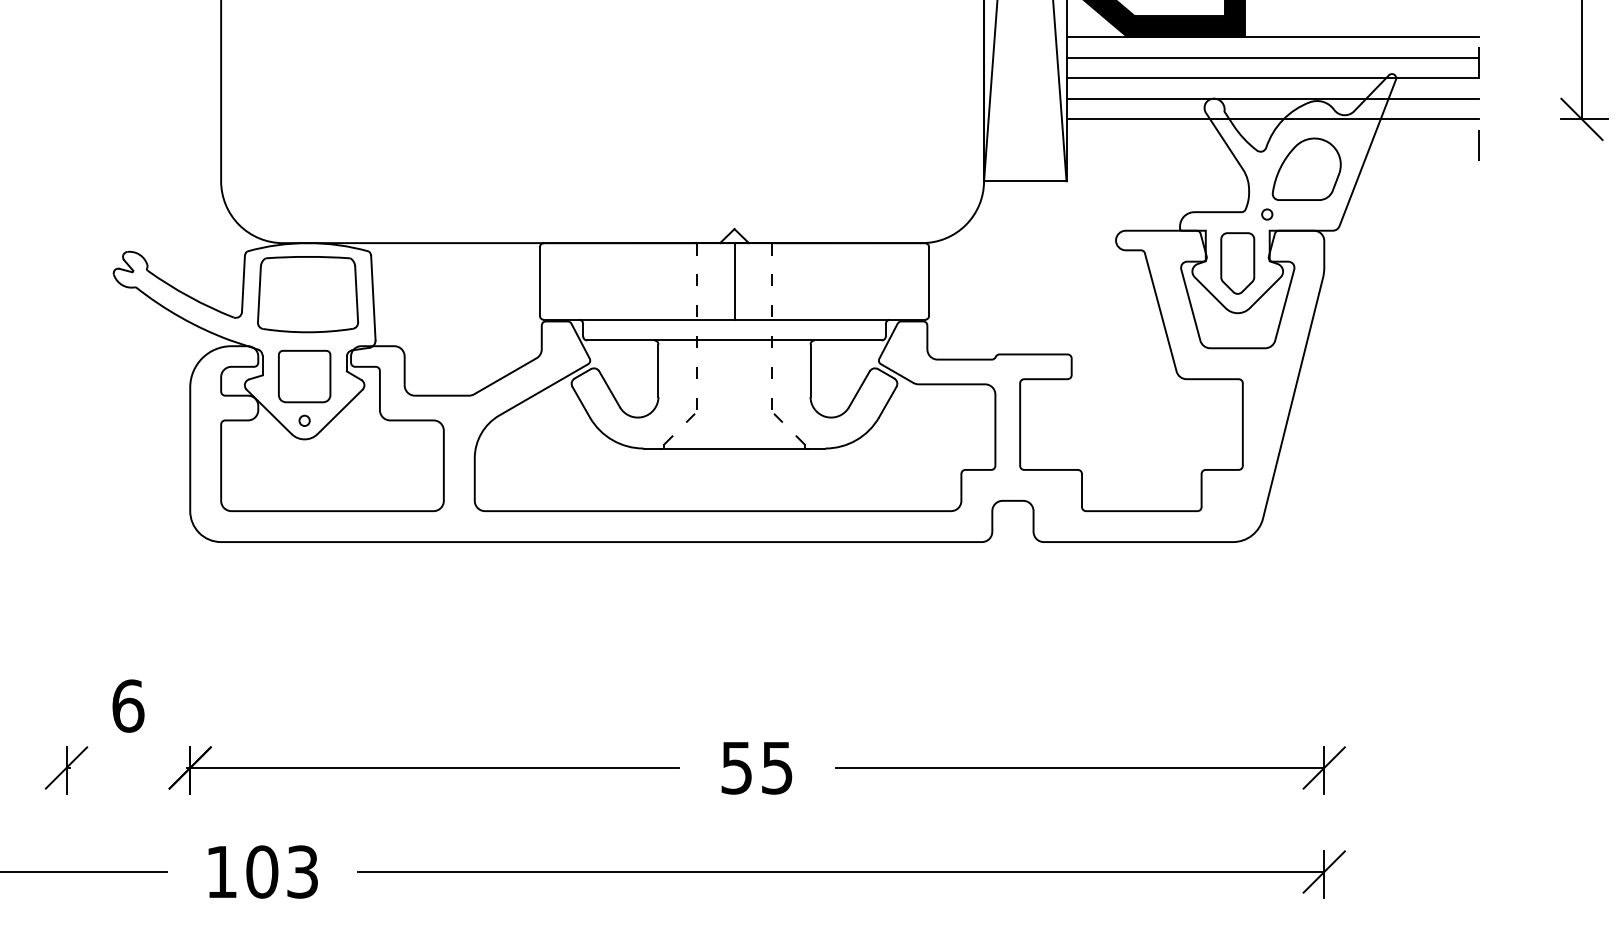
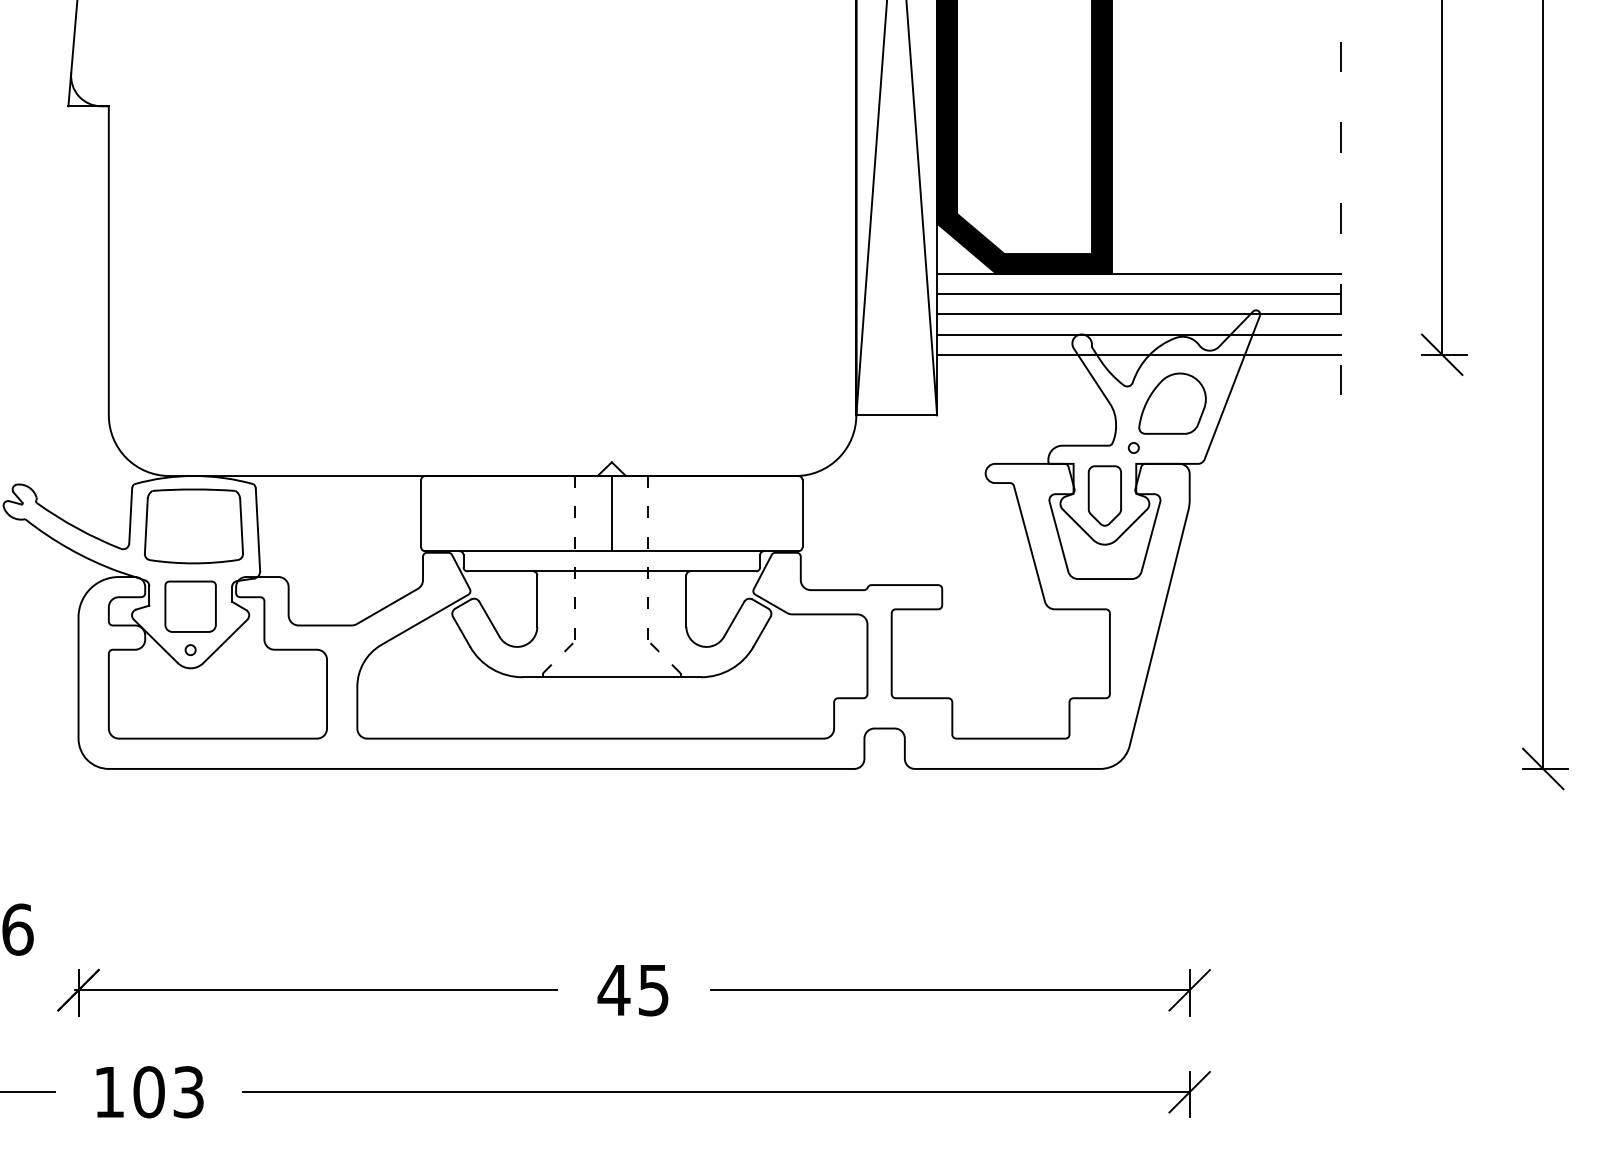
text: (736, 768) -> (613, 990), 55 -> 45

